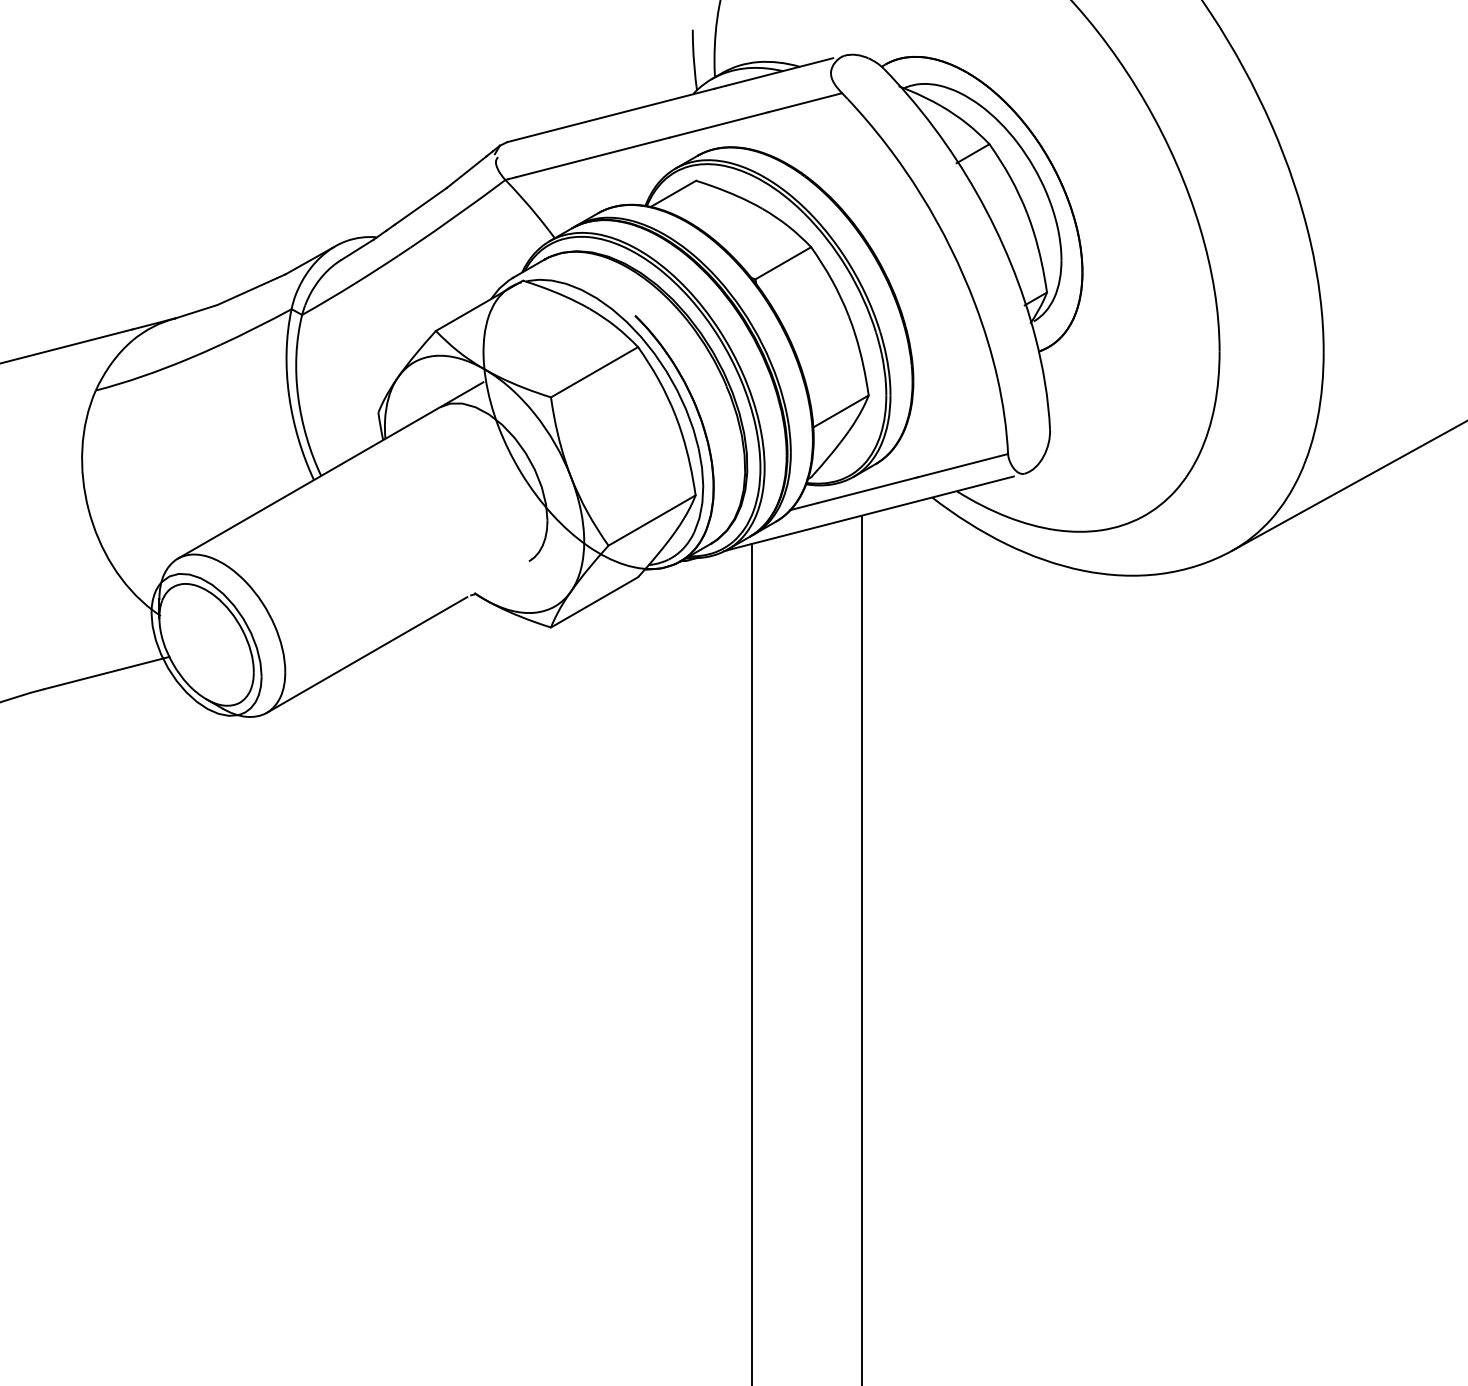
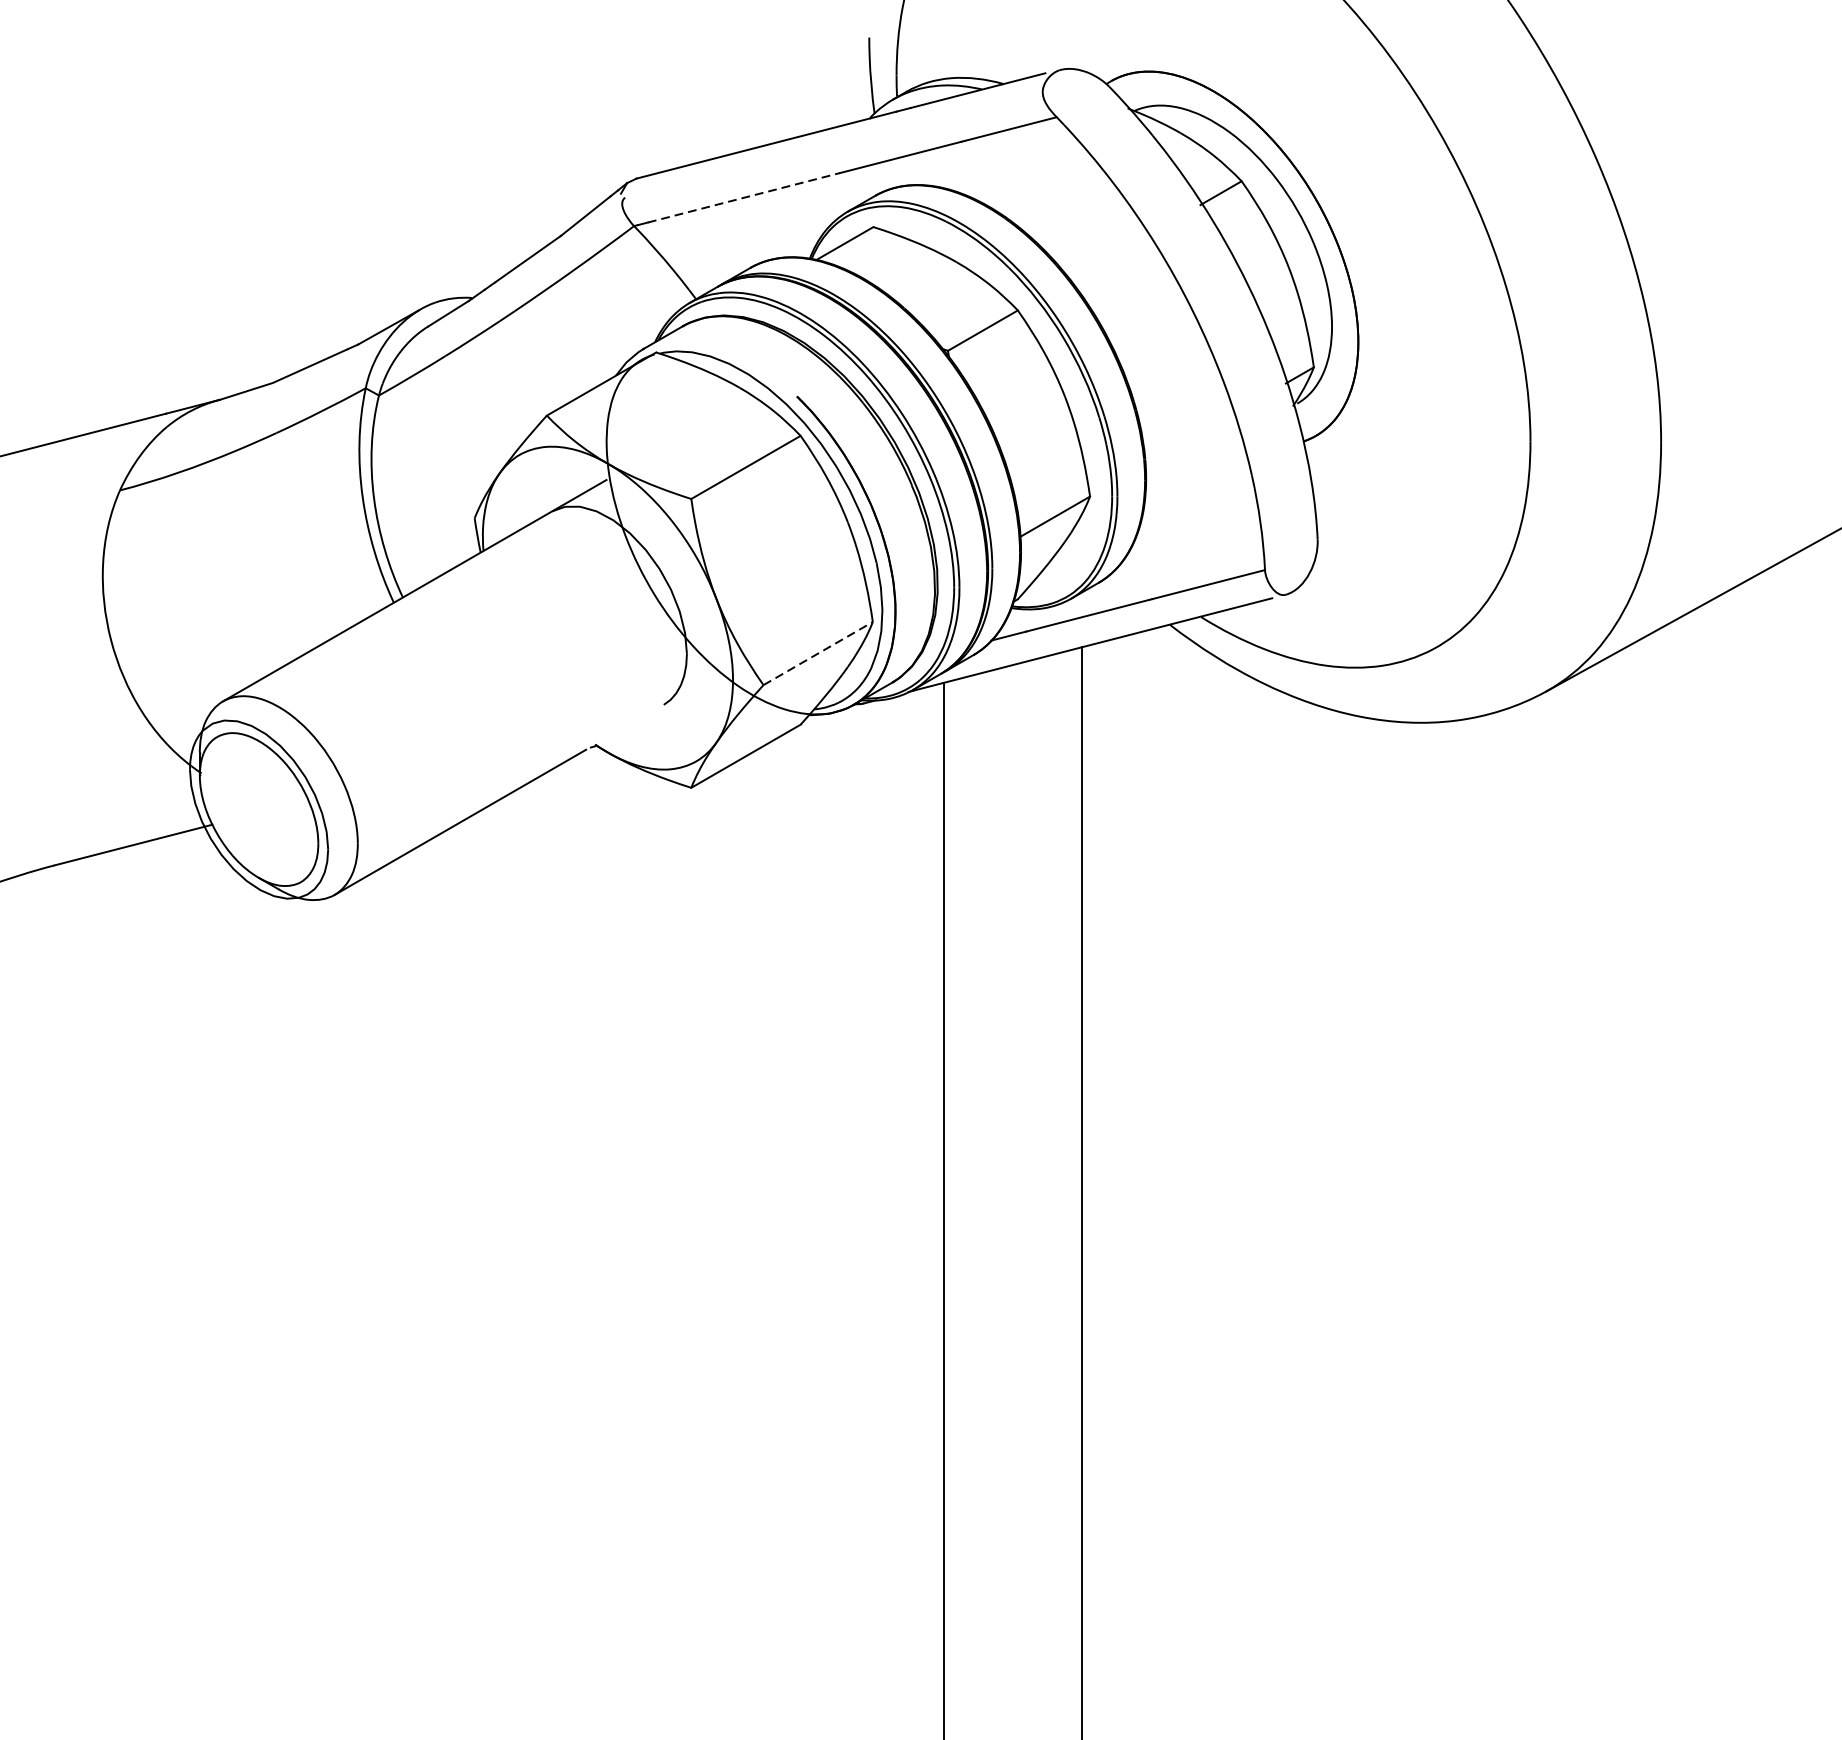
line: (593, 157) -> (744, 197), solid -> dashed
line: (652, 520) -> (818, 653), solid -> dashed

